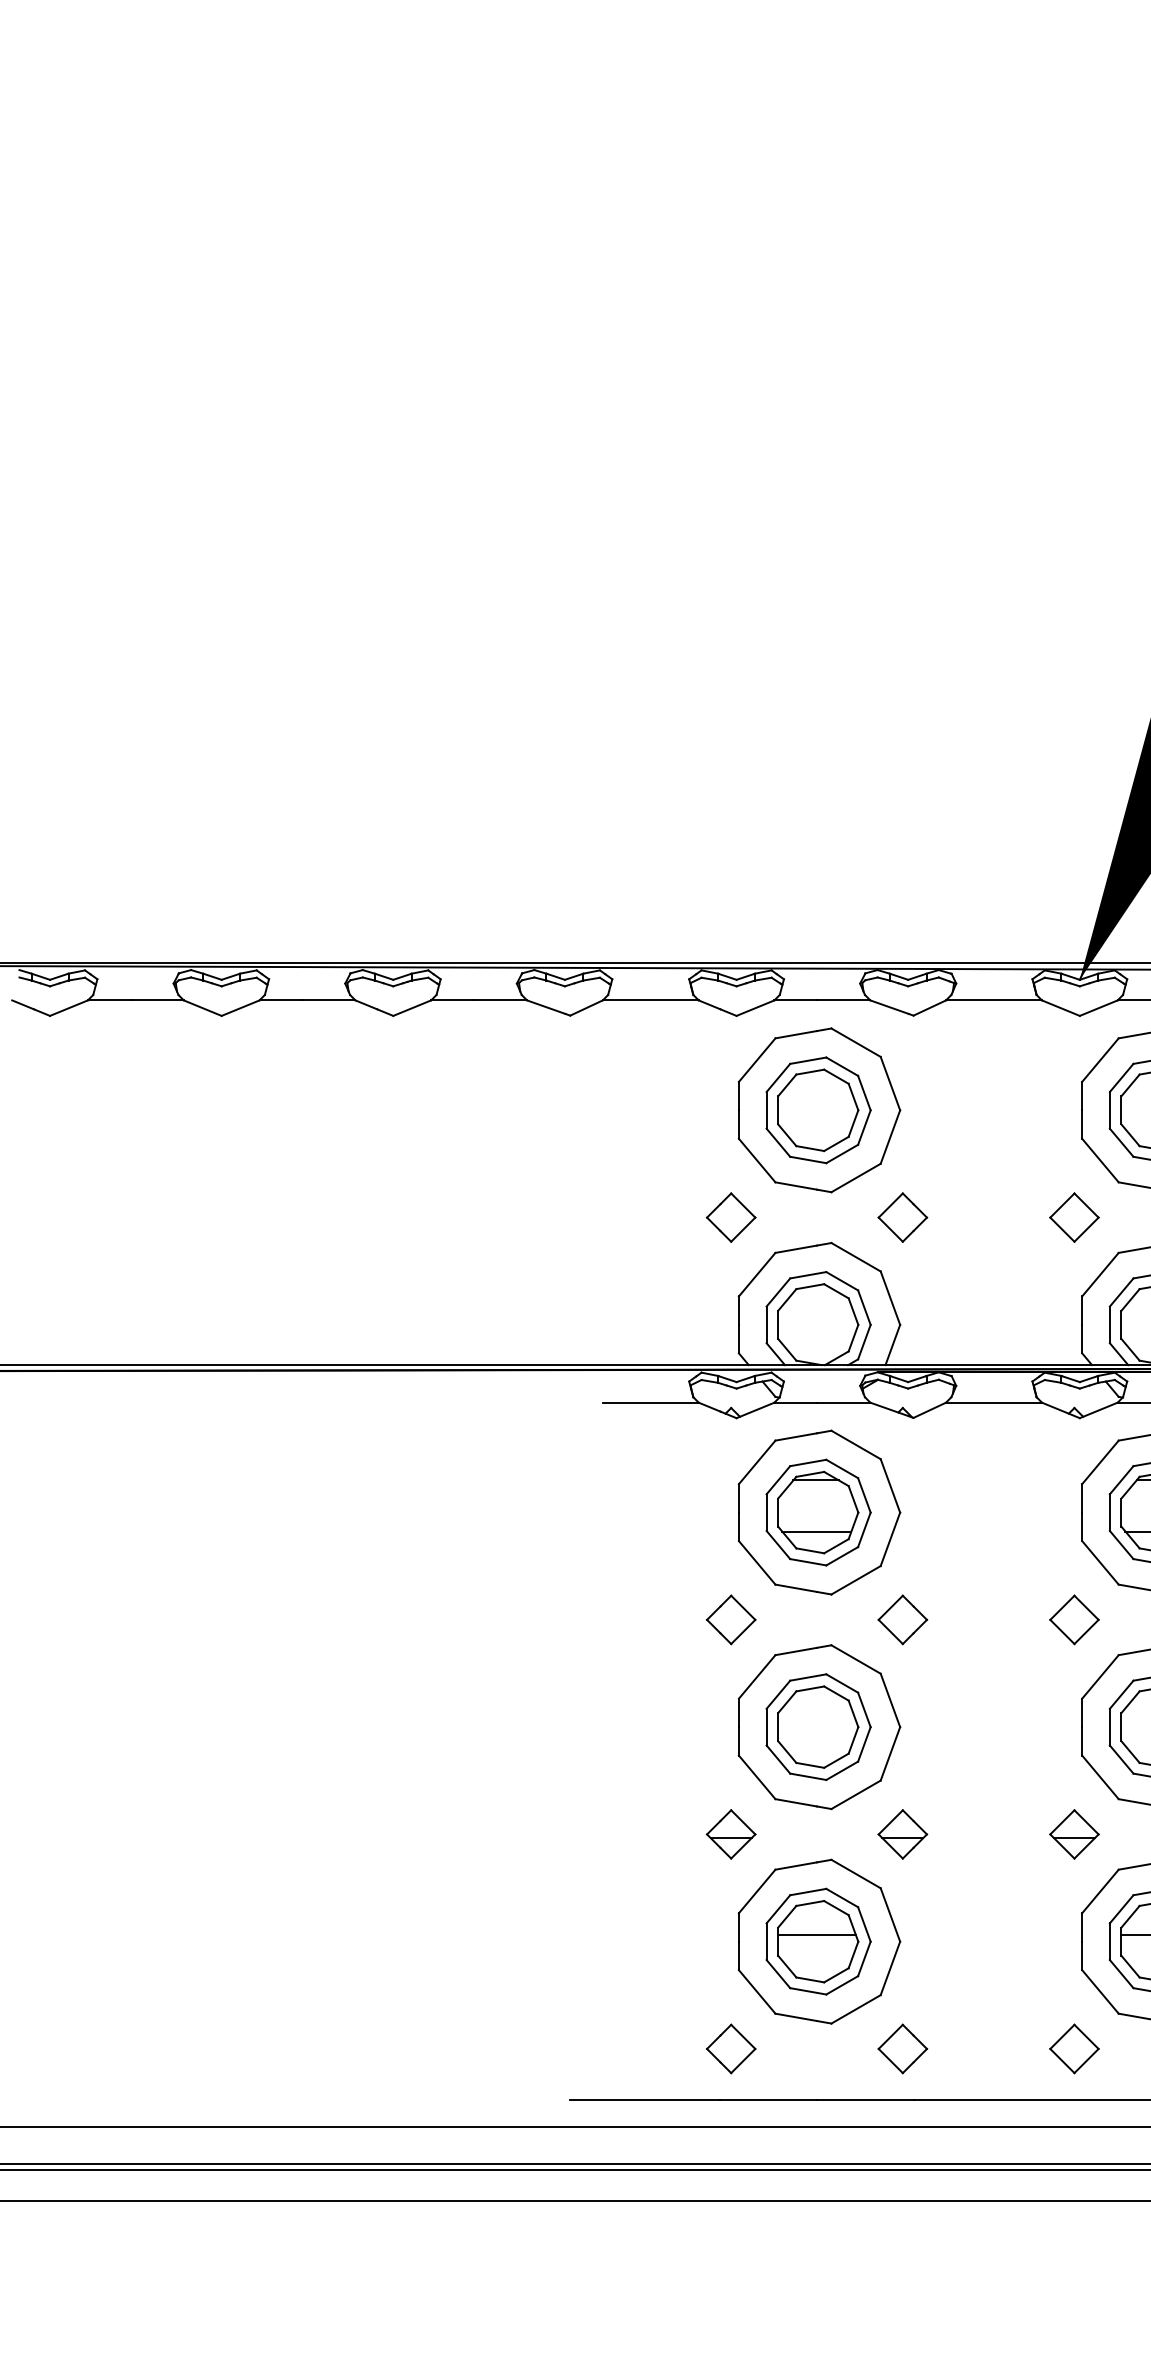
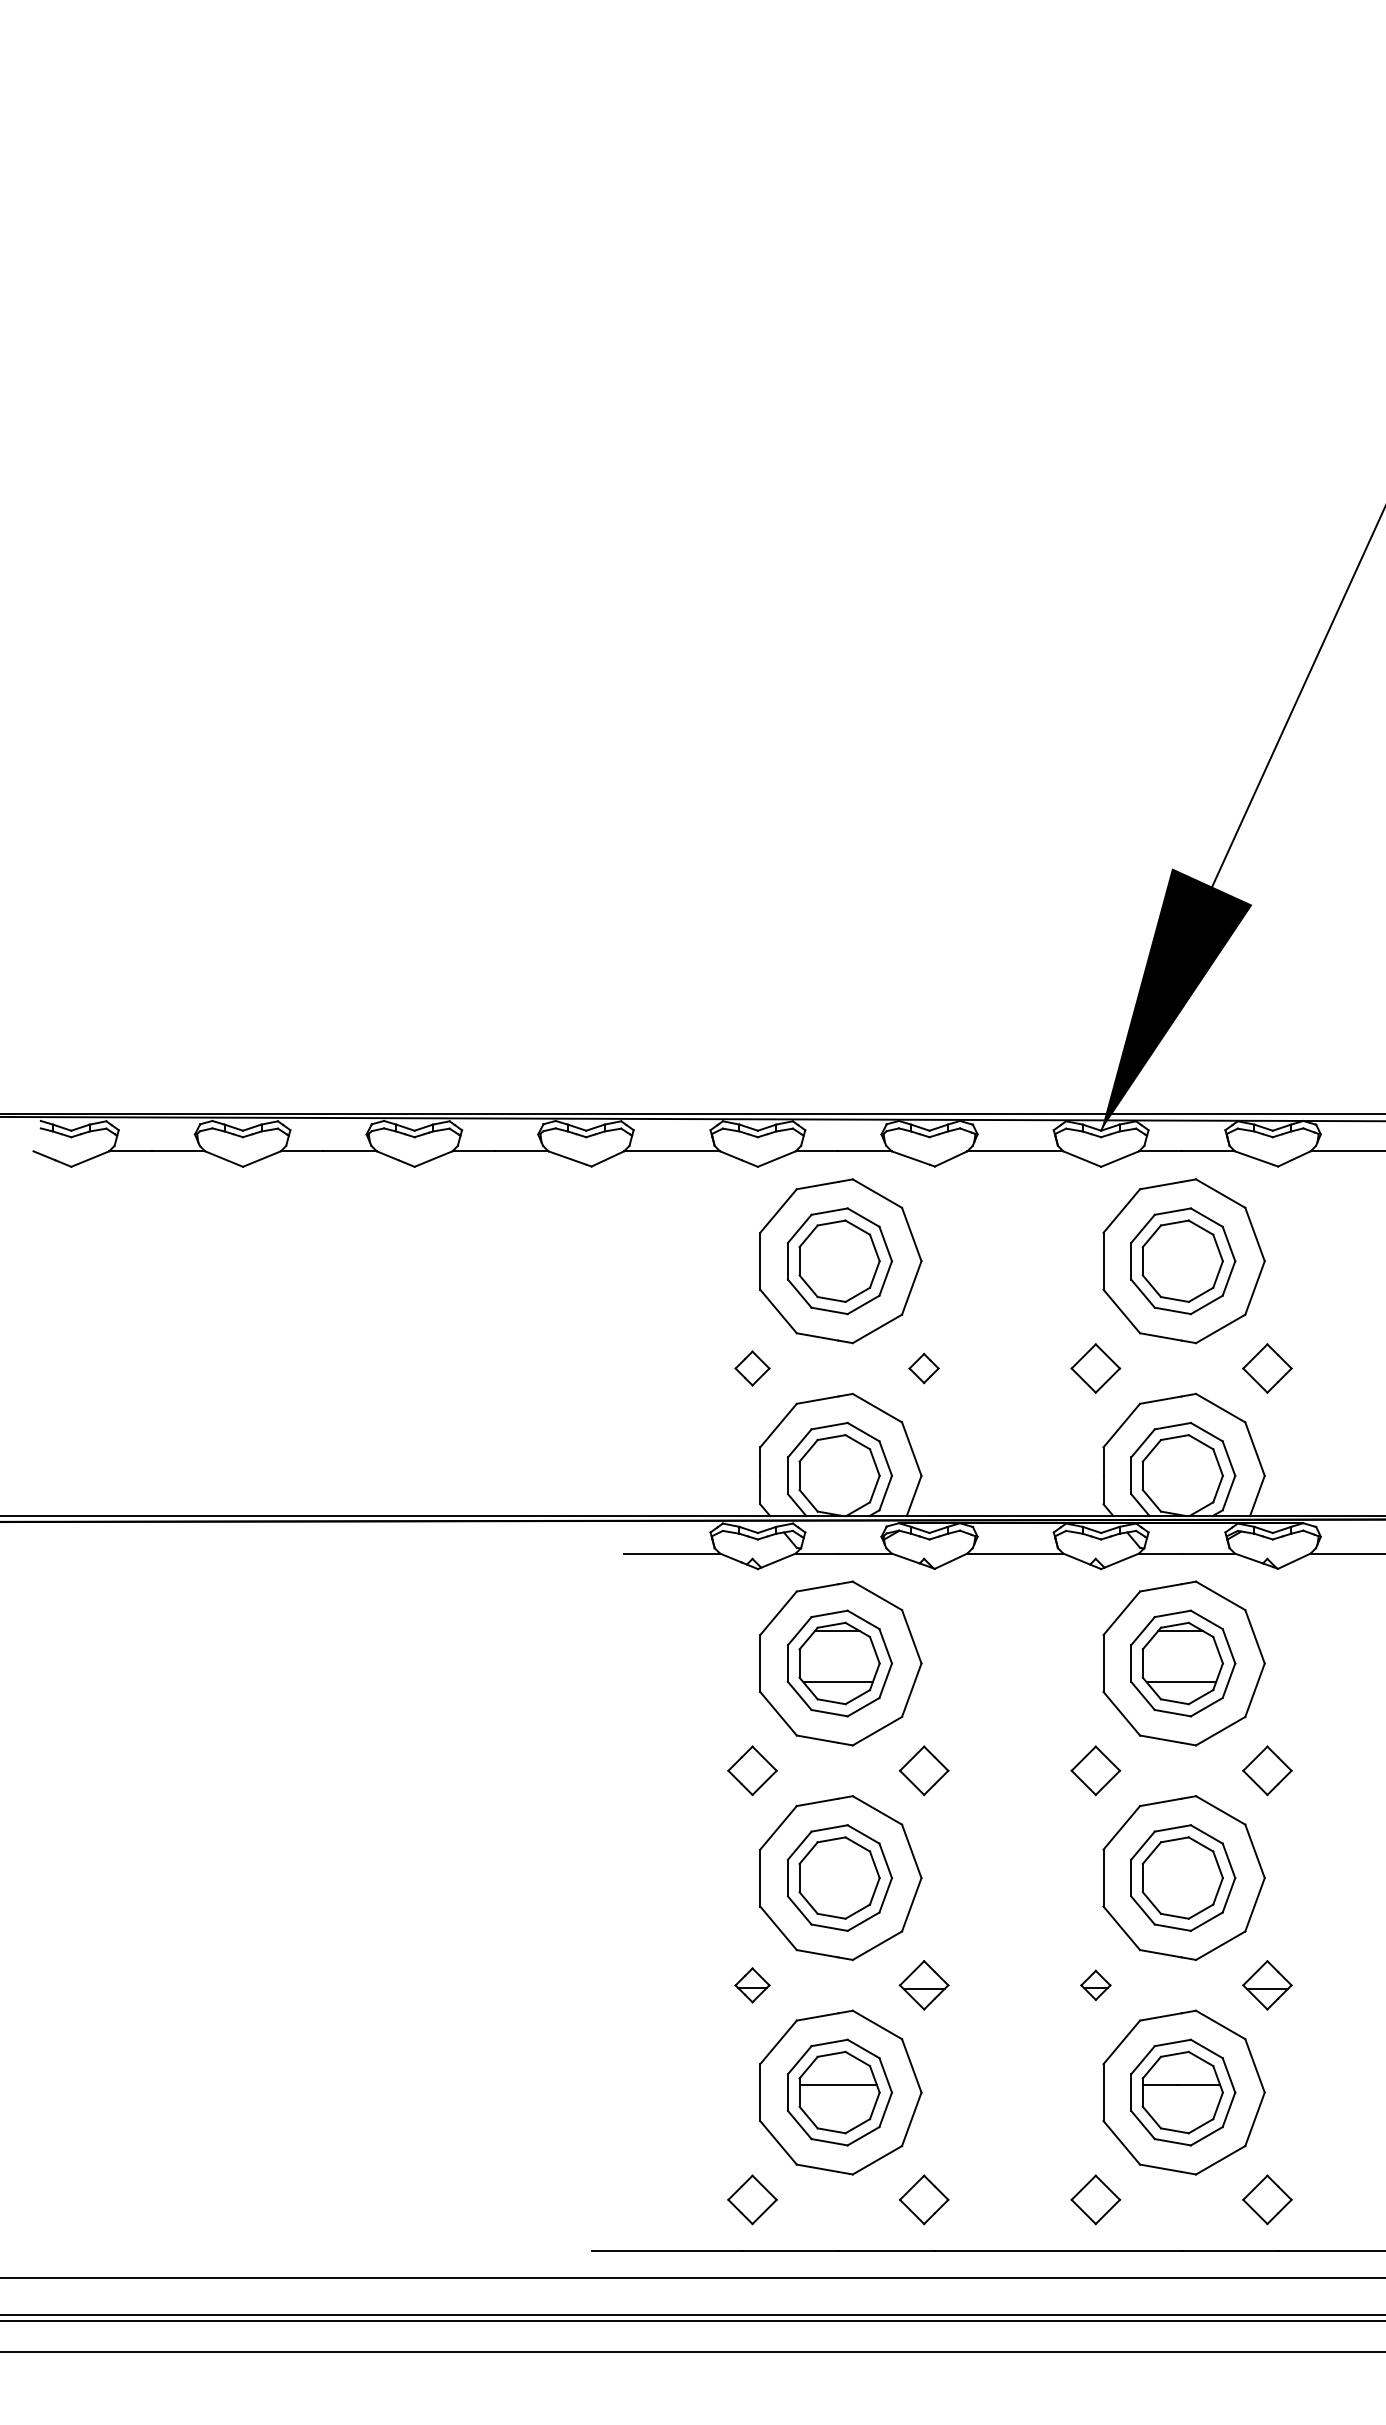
part: (731, 1217) -> (752, 1368), size x0.7
part: (902, 1217) -> (923, 1368), size x0.6
part: (731, 1834) -> (752, 1985), size x0.7
part: (1074, 1834) -> (1095, 1985), size x0.6

